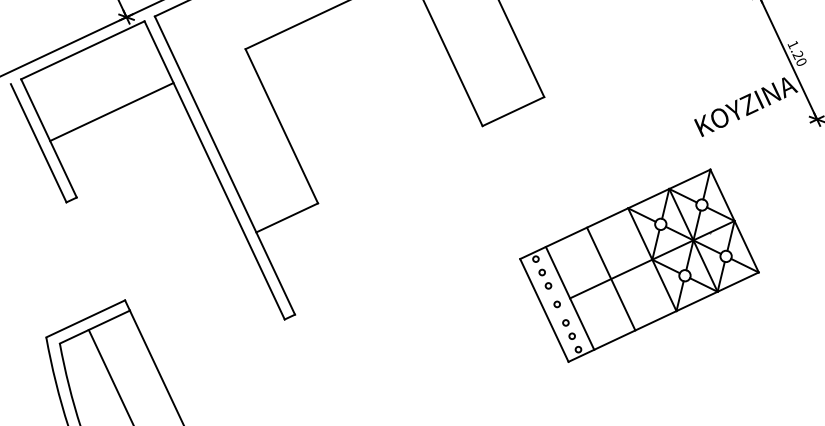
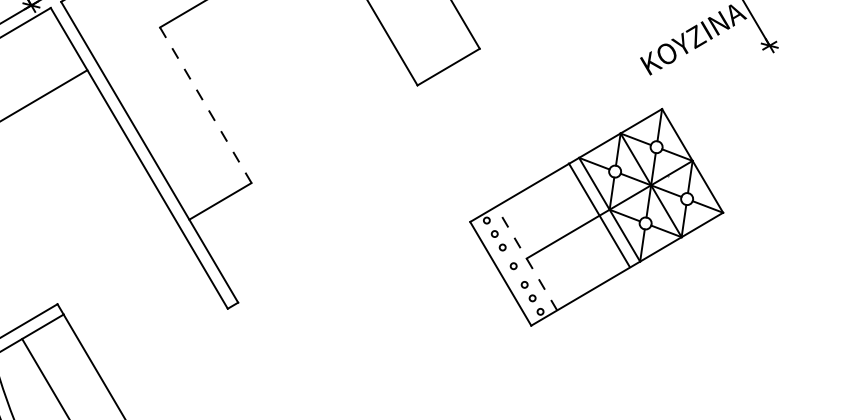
line: (281, 125) -> (205, 104), solid -> dashed
line: (611, 278) -> (599, 214), moved
line: (570, 298) -> (527, 258), solid -> dashed

